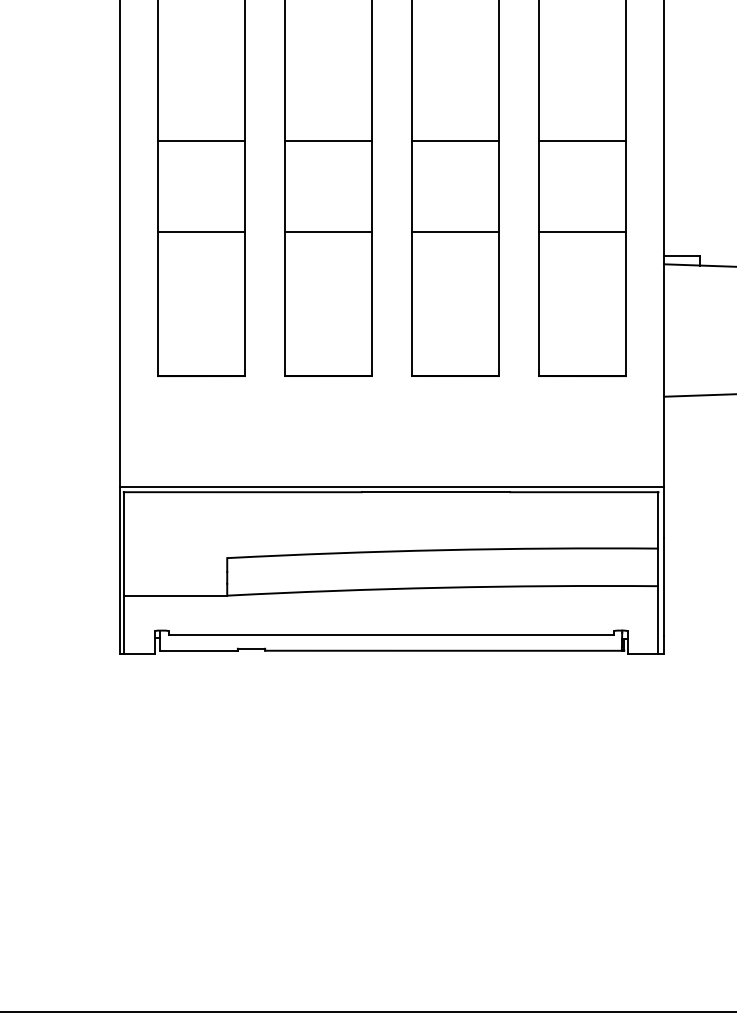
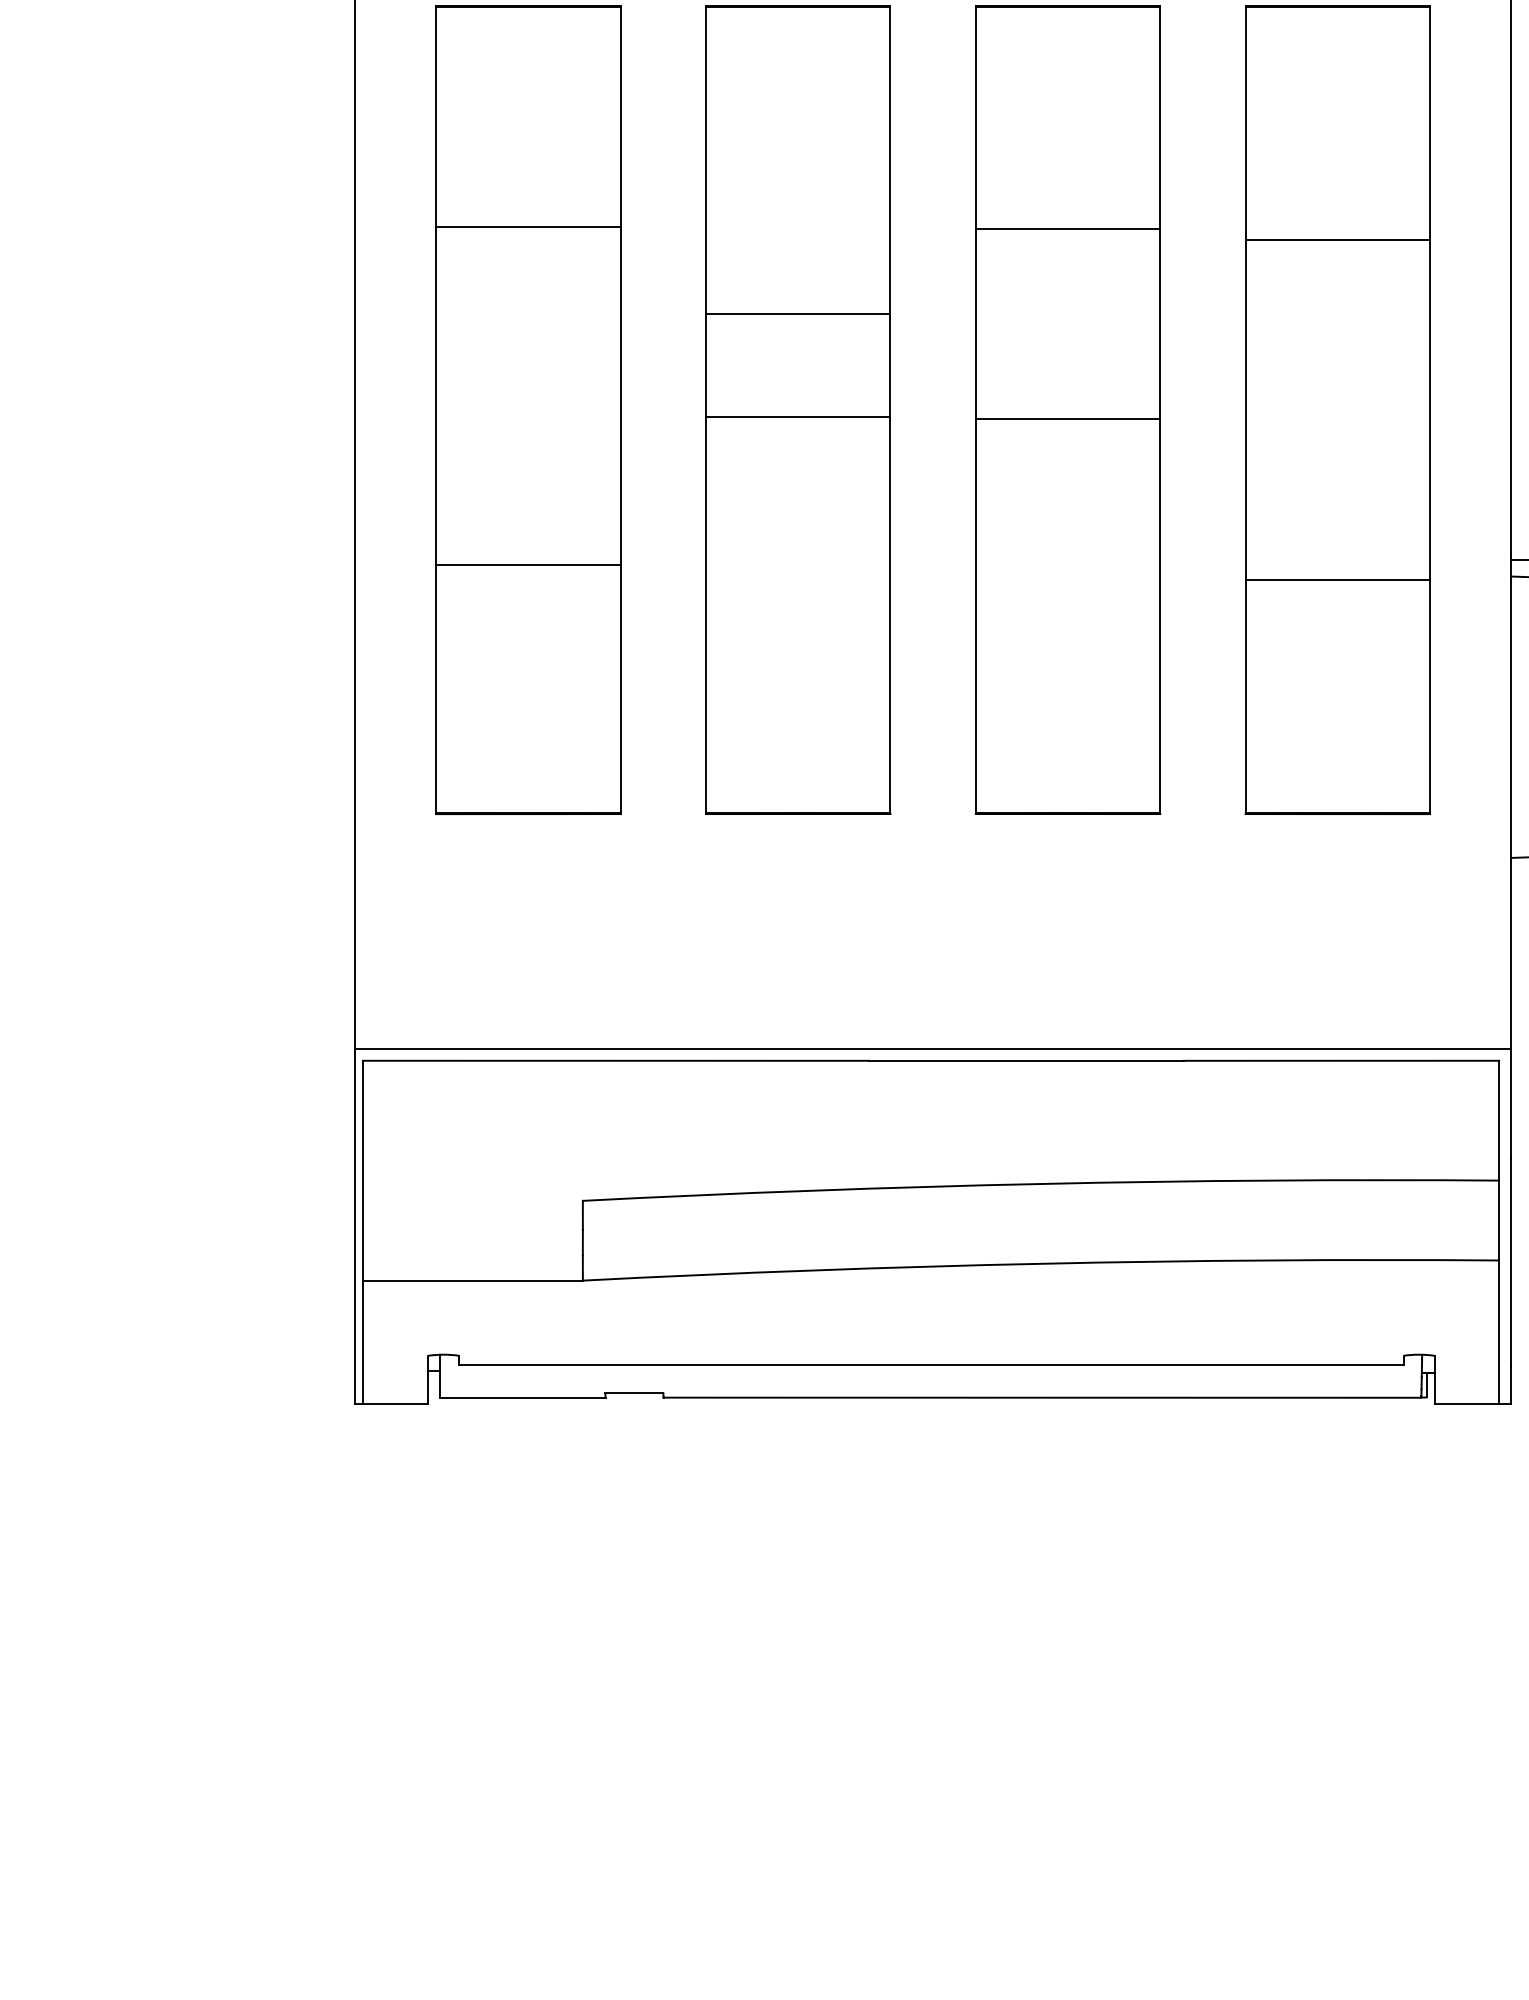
line: (201, 140) -> (528, 226), moved
line: (455, 140) -> (1067, 228), moved
line: (582, 140) -> (1337, 239), moved
line: (201, 232) -> (528, 566), moved
line: (328, 232) -> (798, 417), moved
line: (455, 232) -> (1067, 419), moved
line: (582, 232) -> (1337, 581), moved

